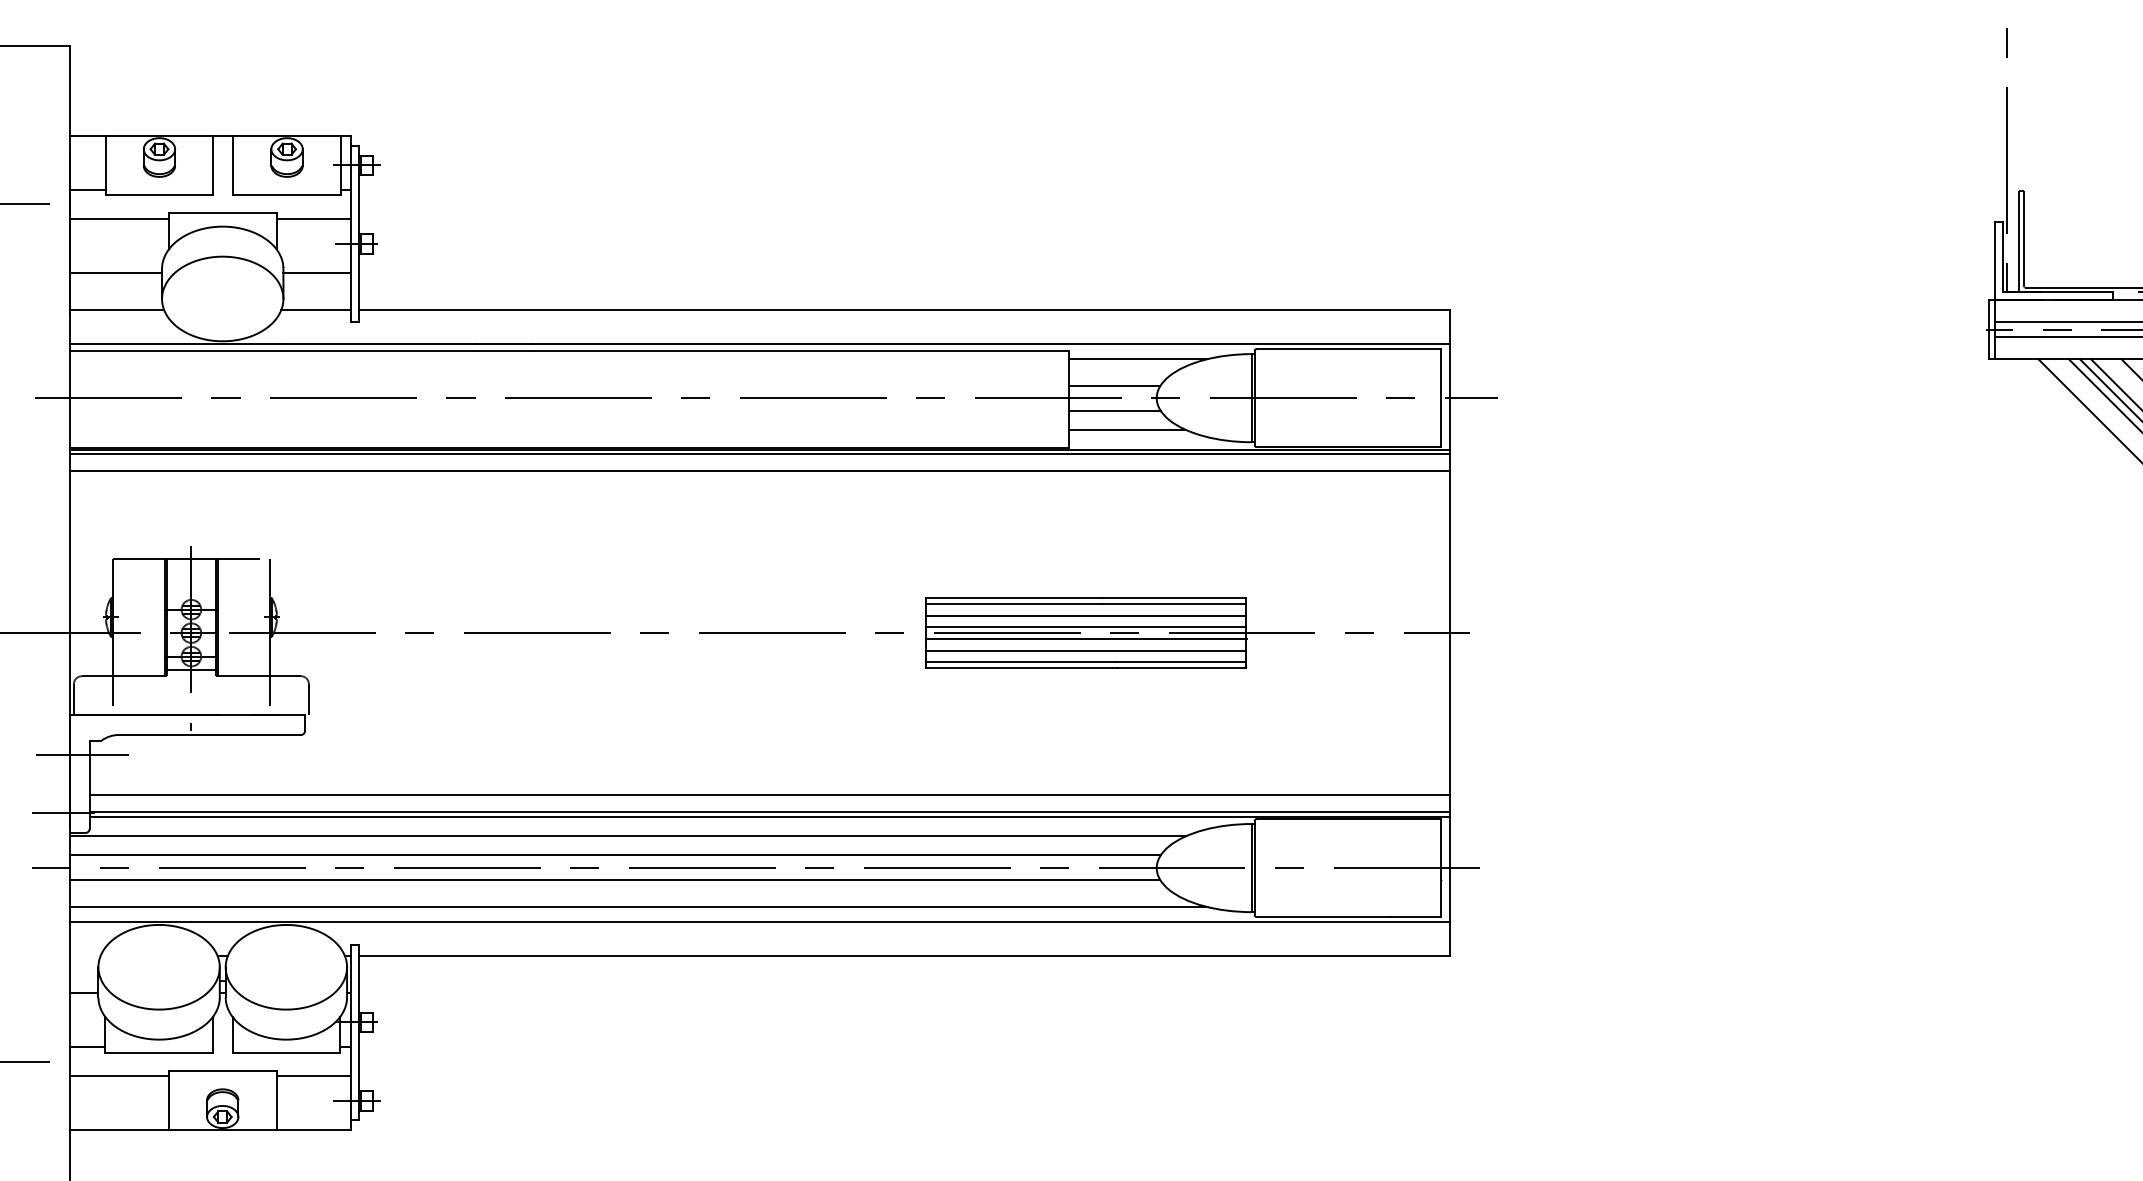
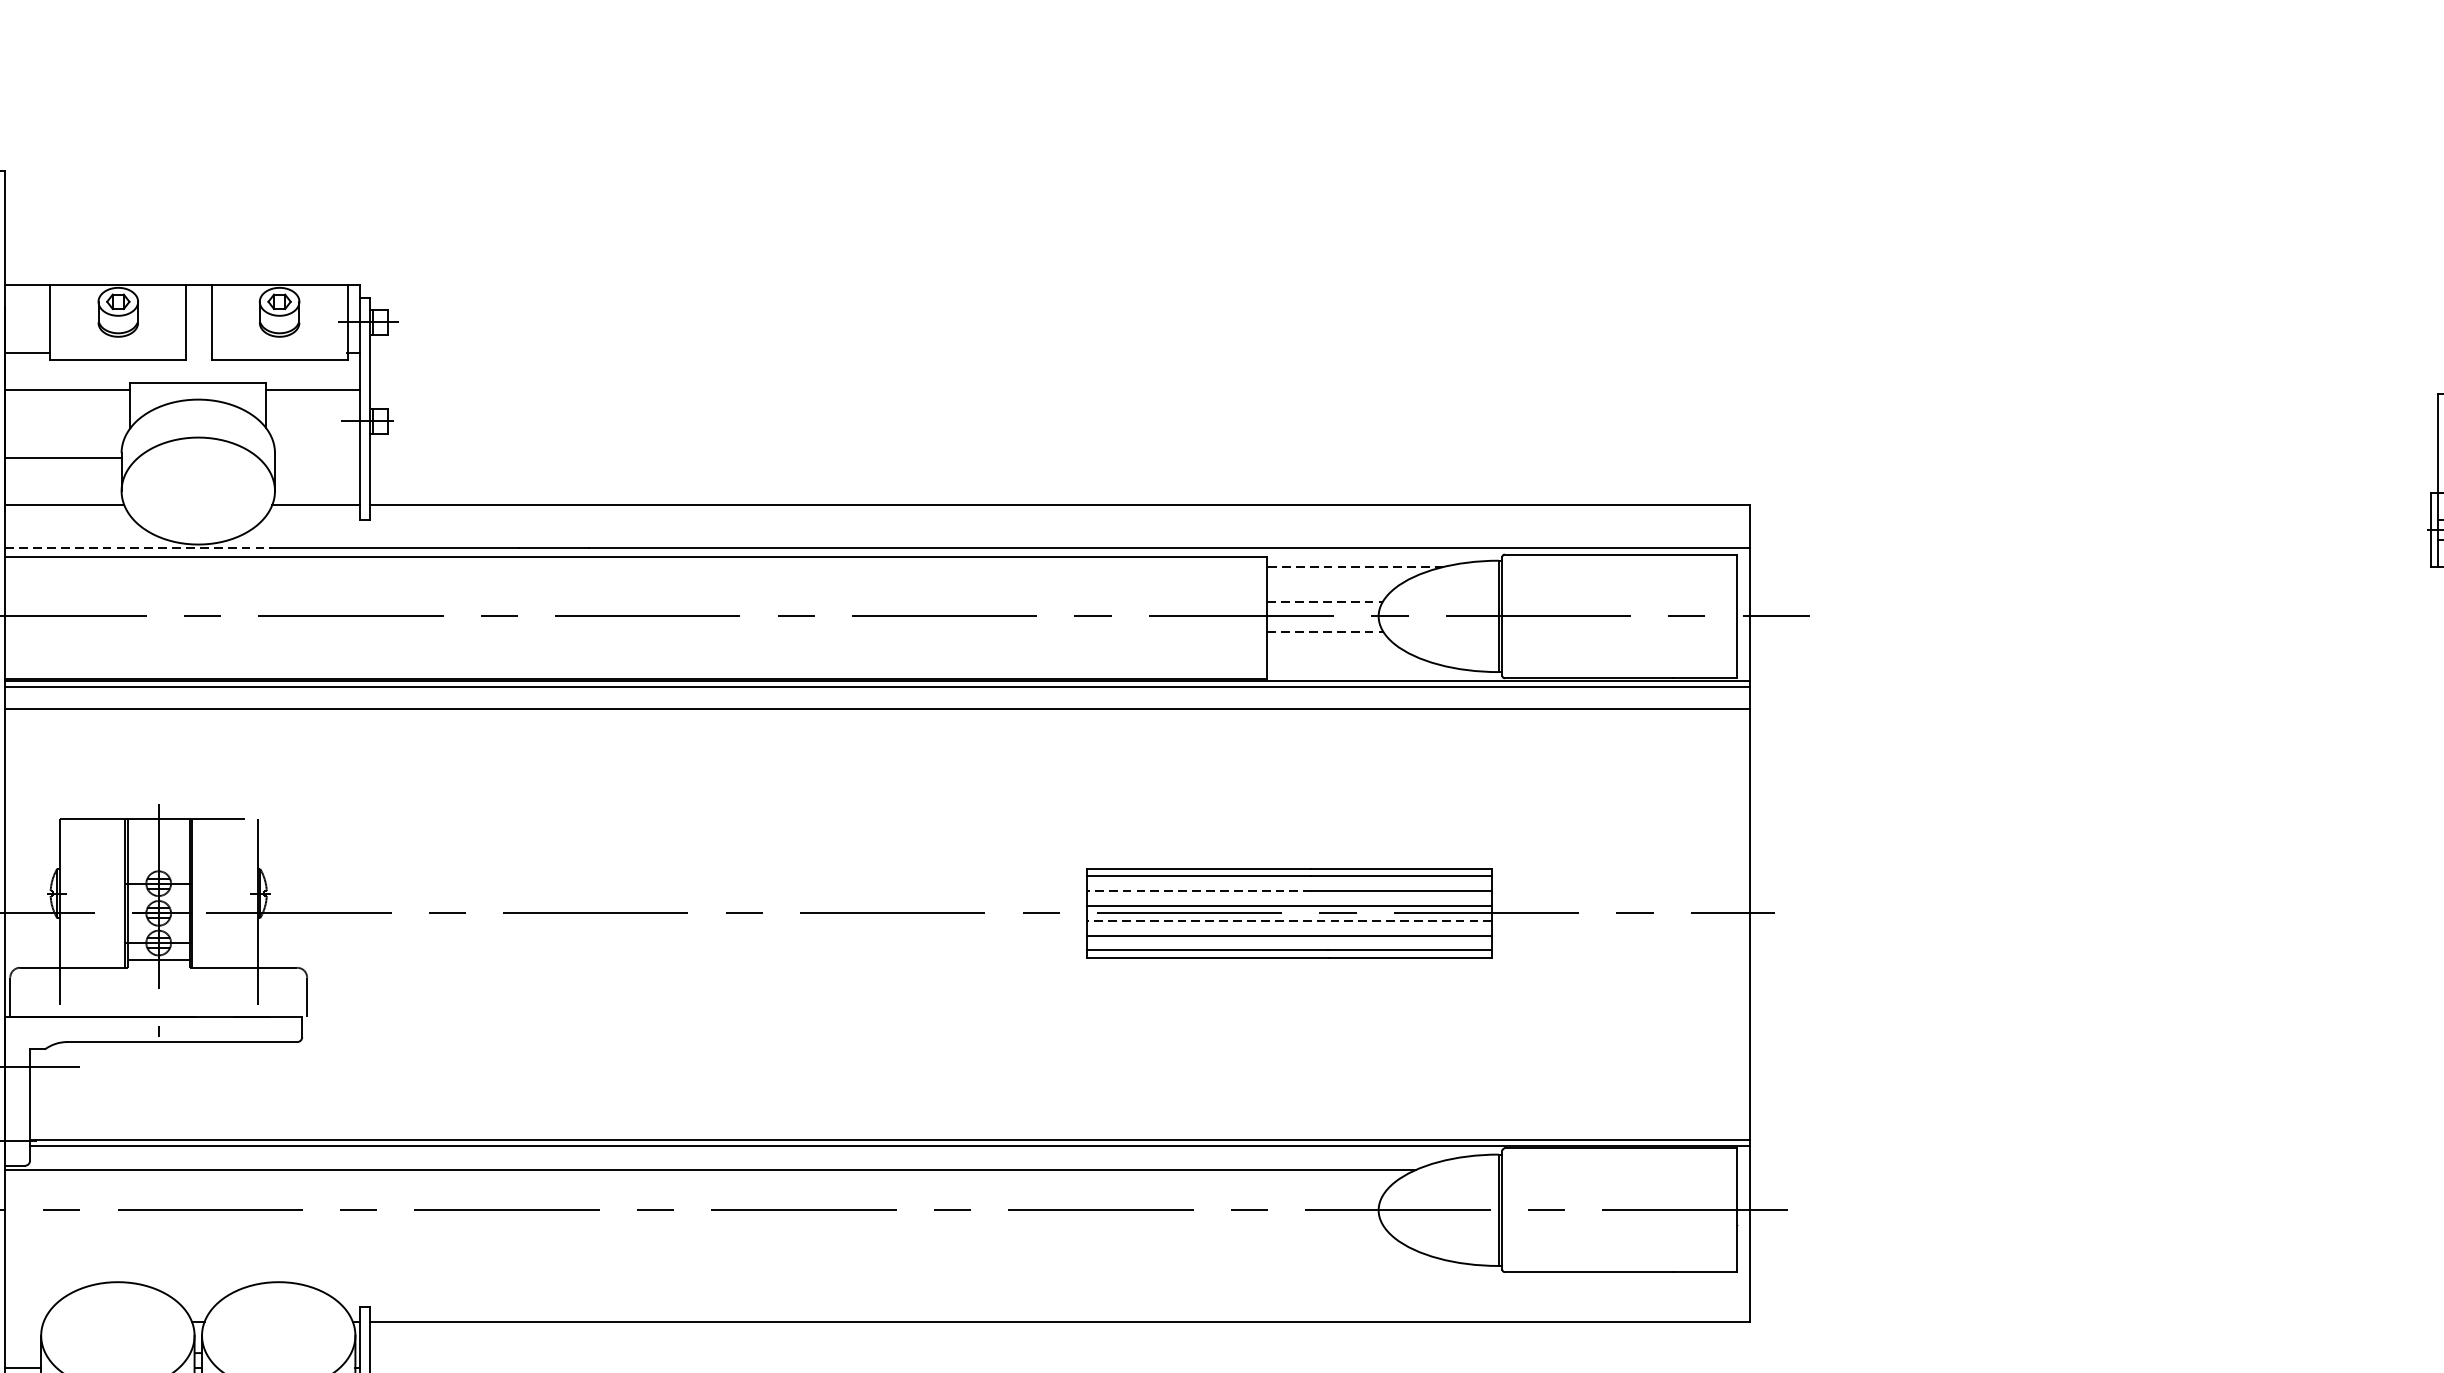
line: (317, 273) -> (318, 458), removed
line: (175, 344) -> (138, 548), solid -> dashed
line: (1138, 359) -> (1355, 567), solid -> dashed
line: (1114, 386) -> (1325, 601), solid -> dashed
line: (1115, 410) -> (1326, 631), solid -> dashed
line: (1126, 429) -> (1340, 656), removed
line: (1015, 615) -> (1200, 891), solid -> dashed
line: (1085, 639) -> (1288, 921), solid -> dashed
line: (769, 794) -> (889, 1117), removed
line: (615, 855) -> (694, 1194), removed
line: (615, 879) -> (694, 1224), removed
line: (639, 907) -> (724, 1260), removed
line: (760, 921) -> (877, 1277), removed

